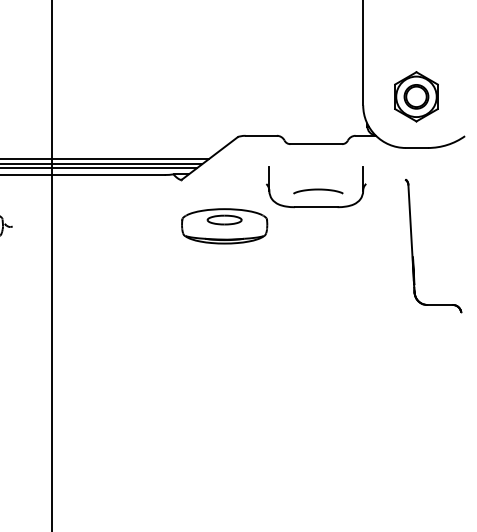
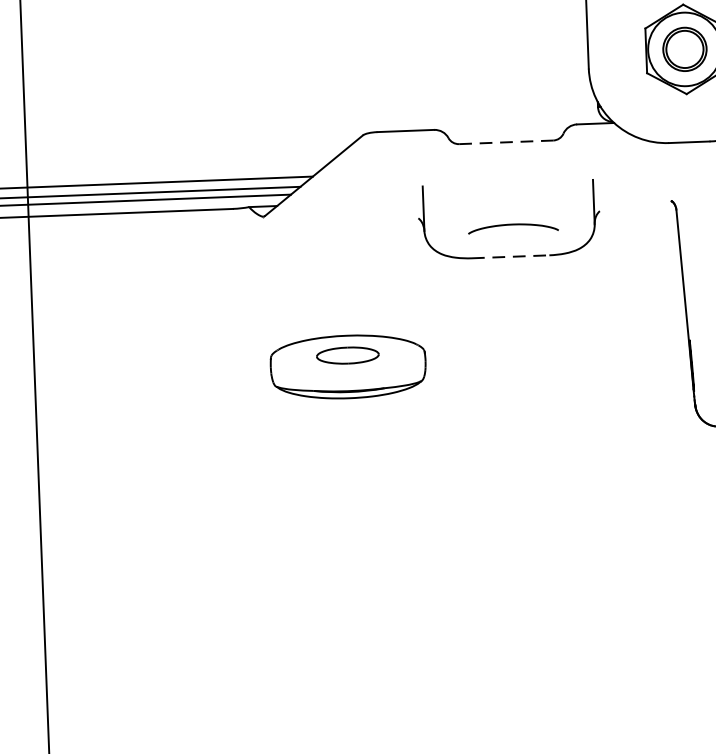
line: (316, 144) -> (506, 142), solid -> dashed
line: (316, 207) -> (511, 257), solid -> dashed
part: (224, 226) -> (348, 367), moved

